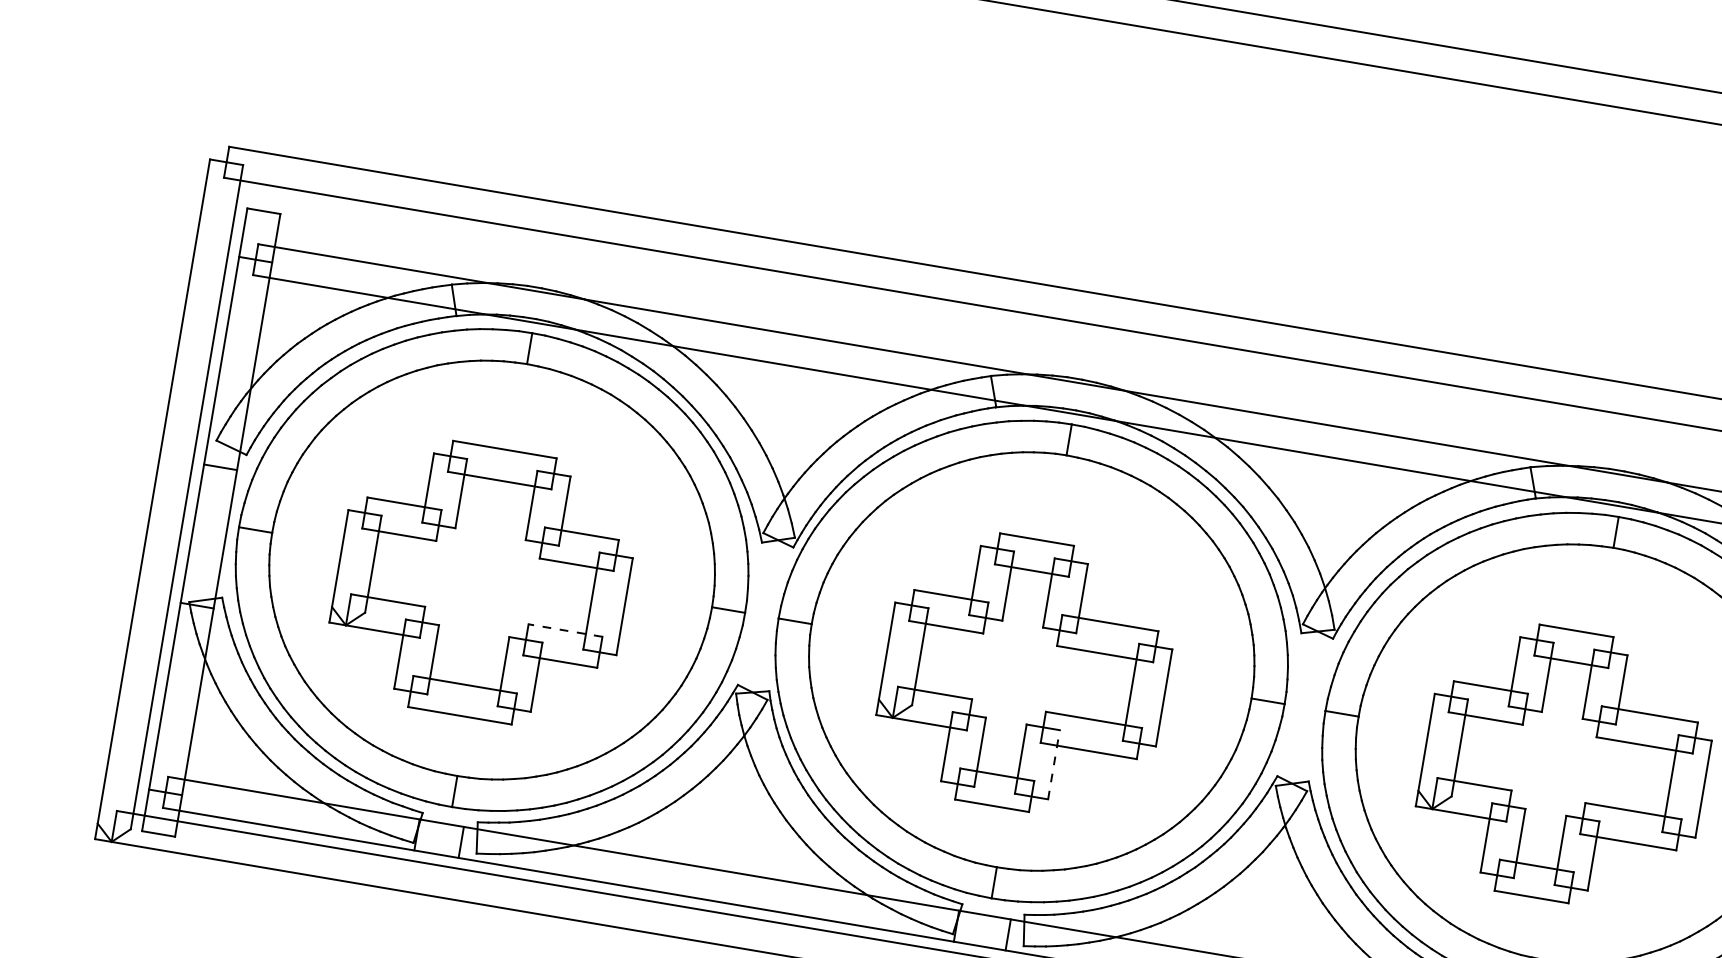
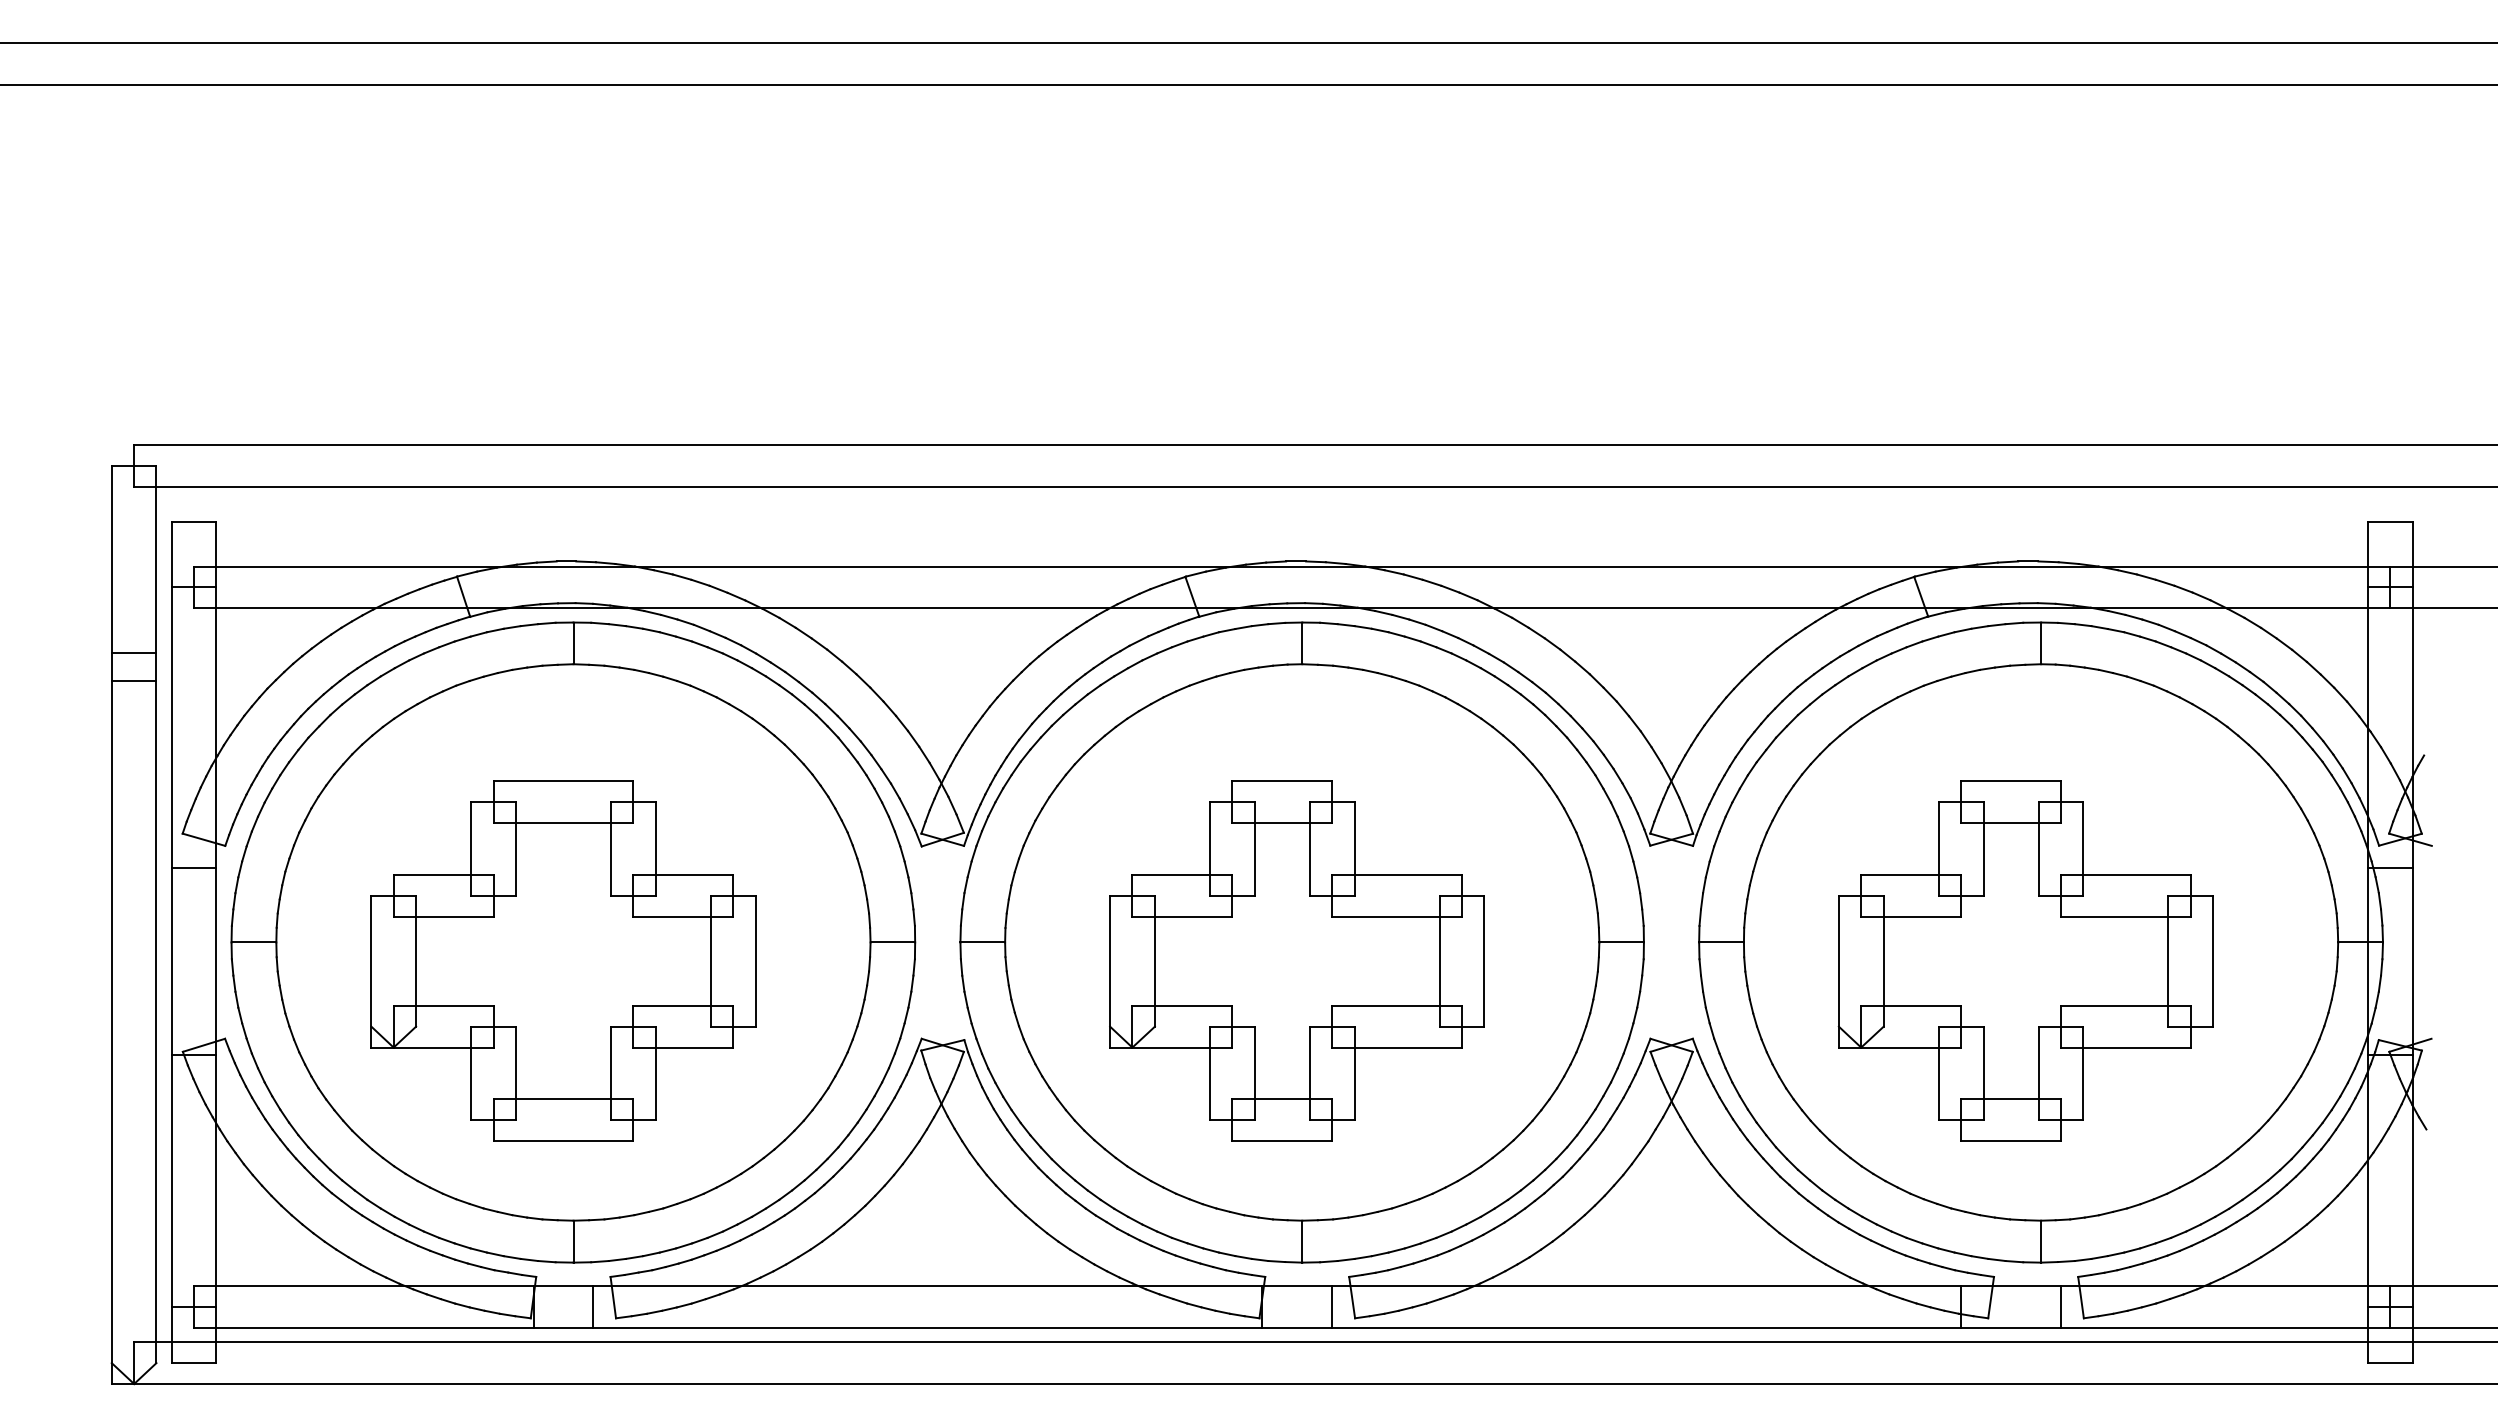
line: (202, 300) -> (133, 652), added
line: (199, 321) -> (133, 680), added
line: (565, 630) -> (683, 1005), dashed -> solid
line: (1053, 764) -> (1354, 1073), dashed -> solid

